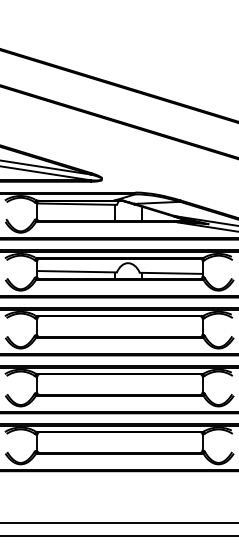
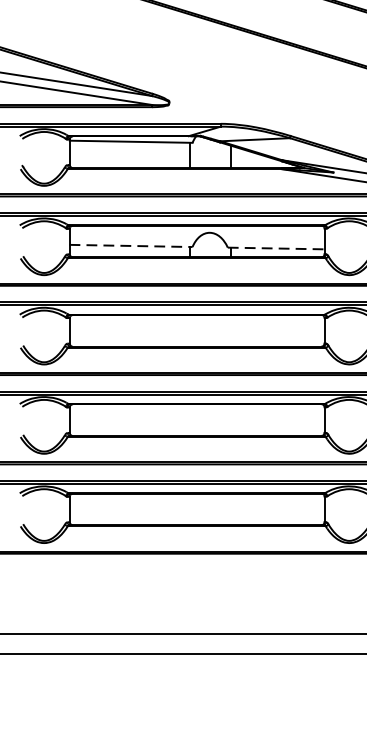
line: (77, 271) -> (131, 245), solid -> dashed
line: (171, 273) -> (276, 248), solid -> dashed

